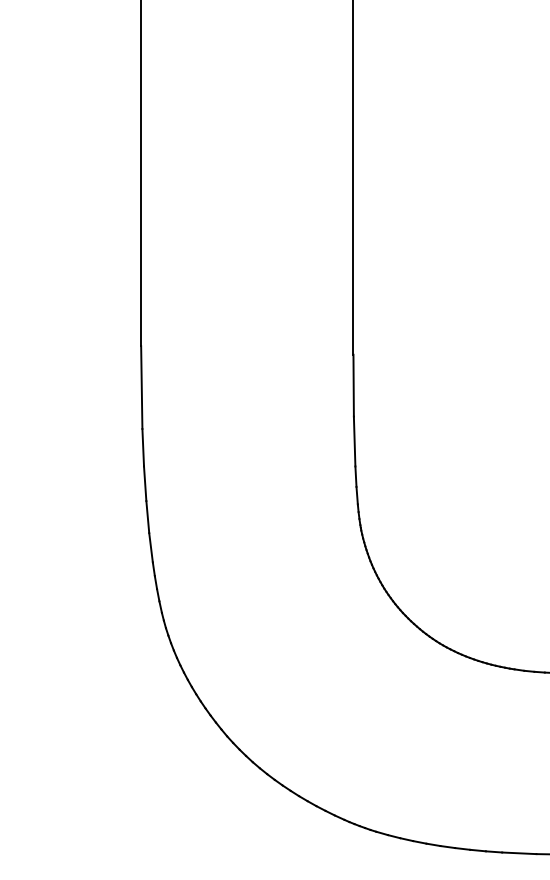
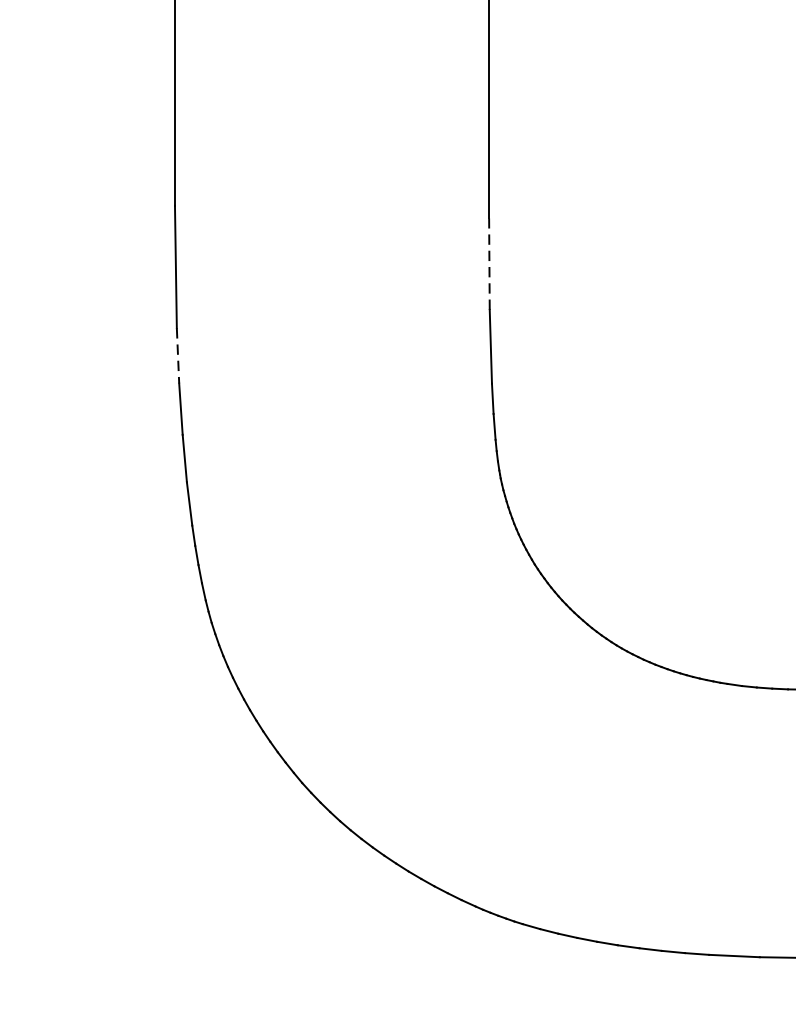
line: (353, 385) -> (489, 263), solid -> dashed
line: (143, 447) -> (178, 355), solid -> dashed

